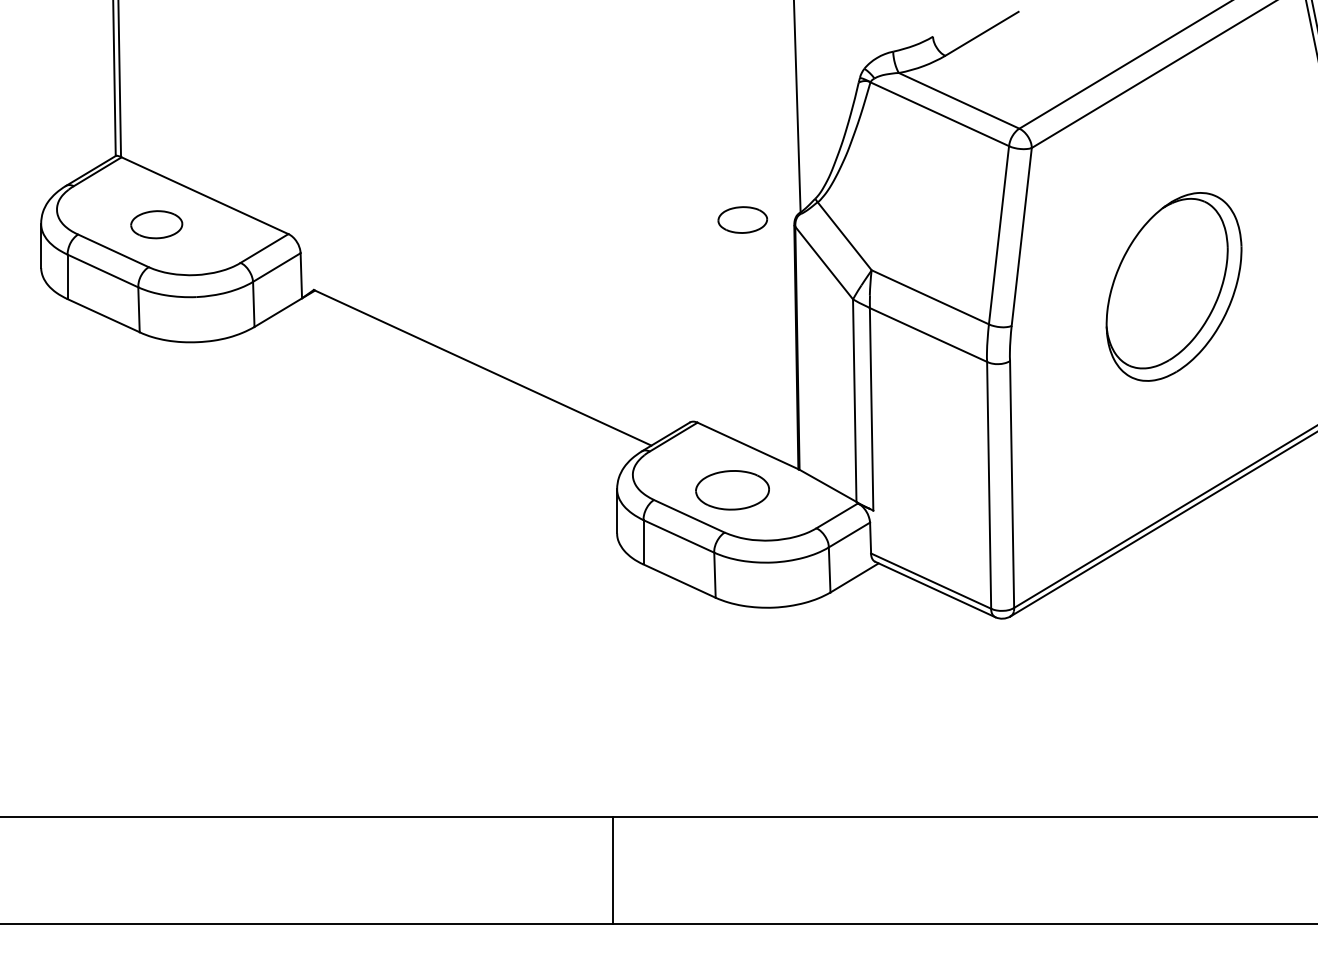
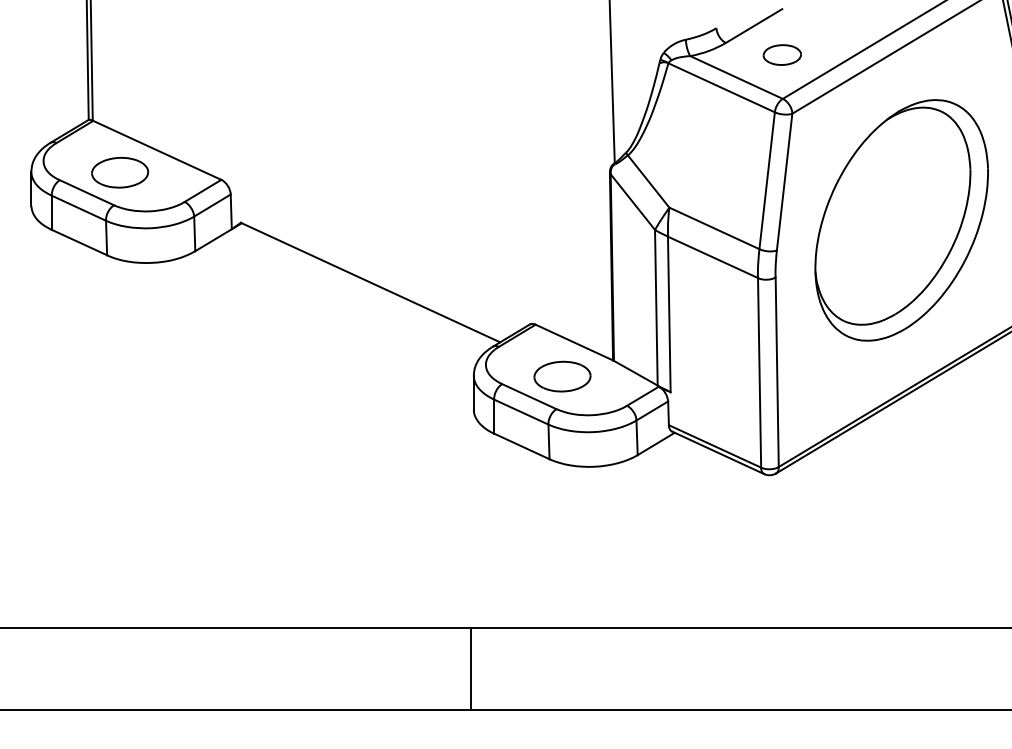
part: (741, 219) -> (781, 54), moved
part: (157, 224) -> (120, 172), size x1.43
part: (1173, 287) -> (901, 220), size x1.67

